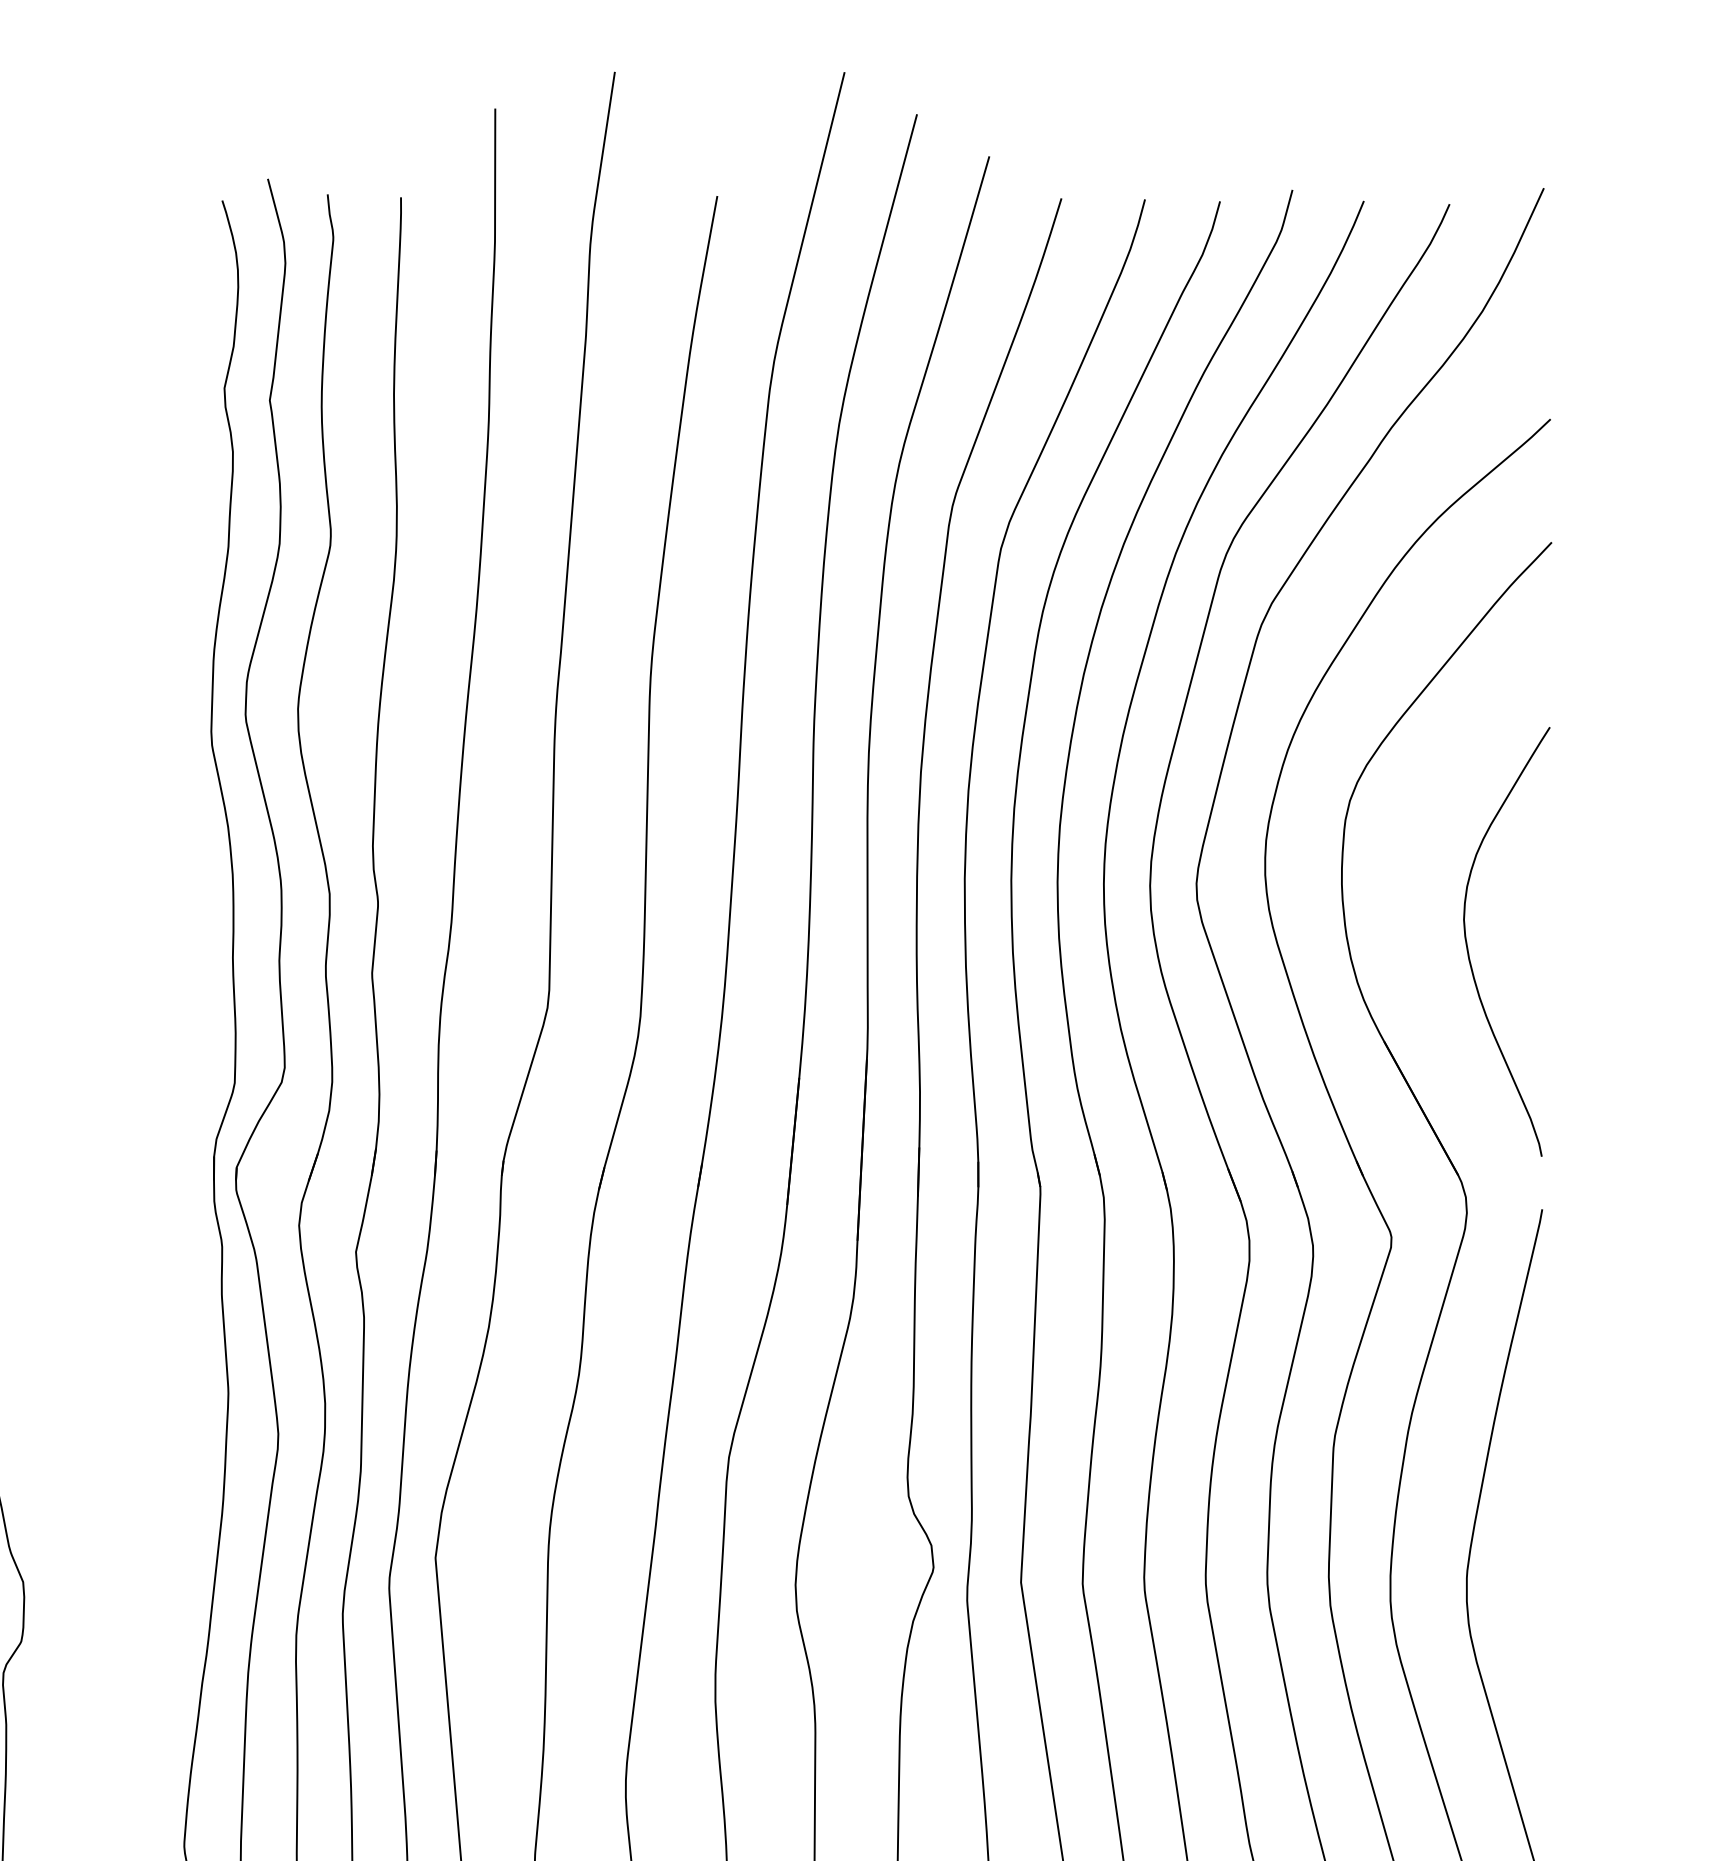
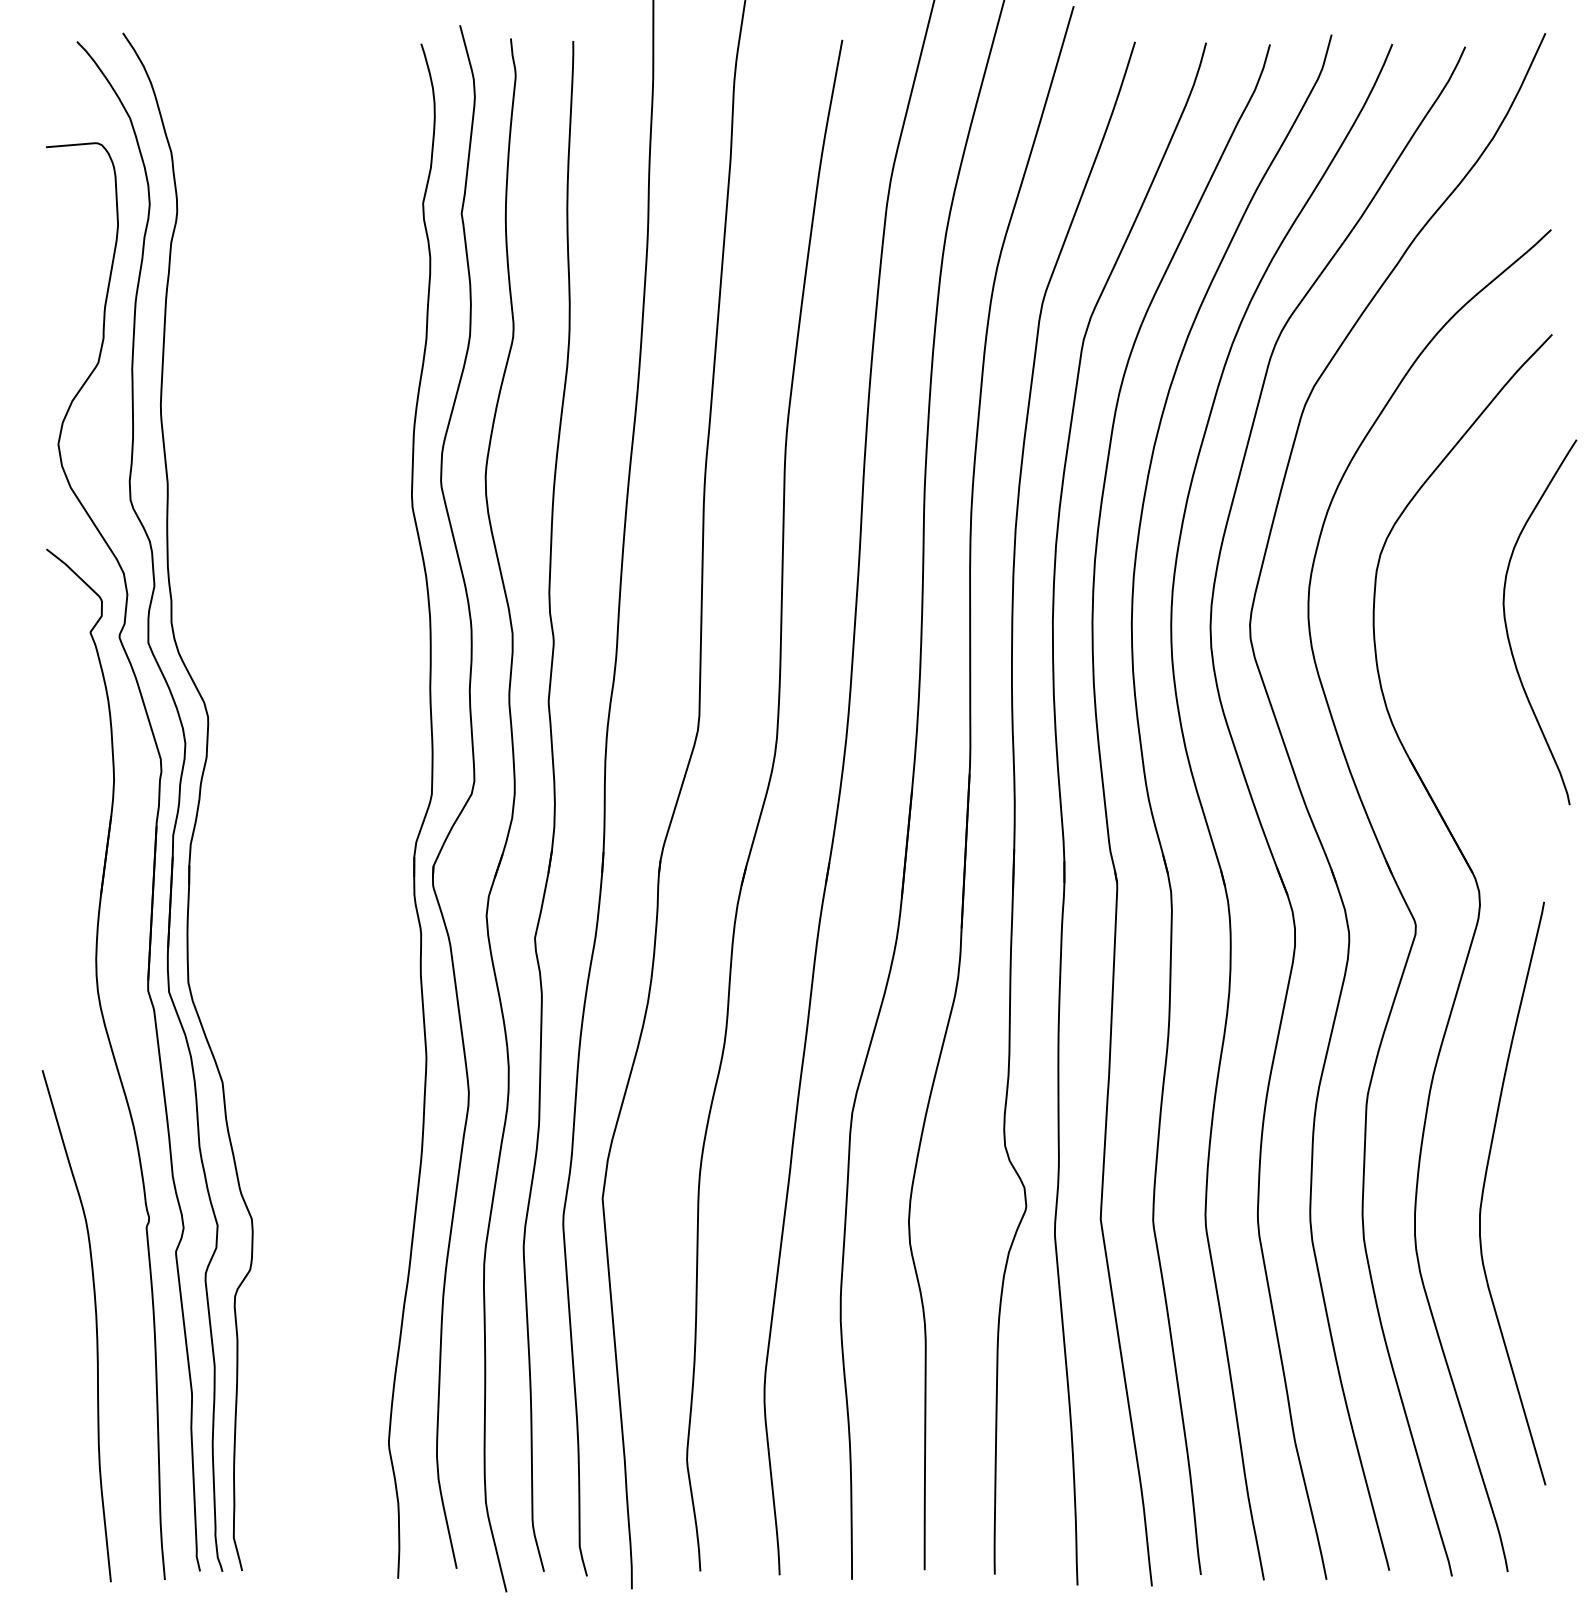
curve: (1468, 947) -> (1507, 627), moved

